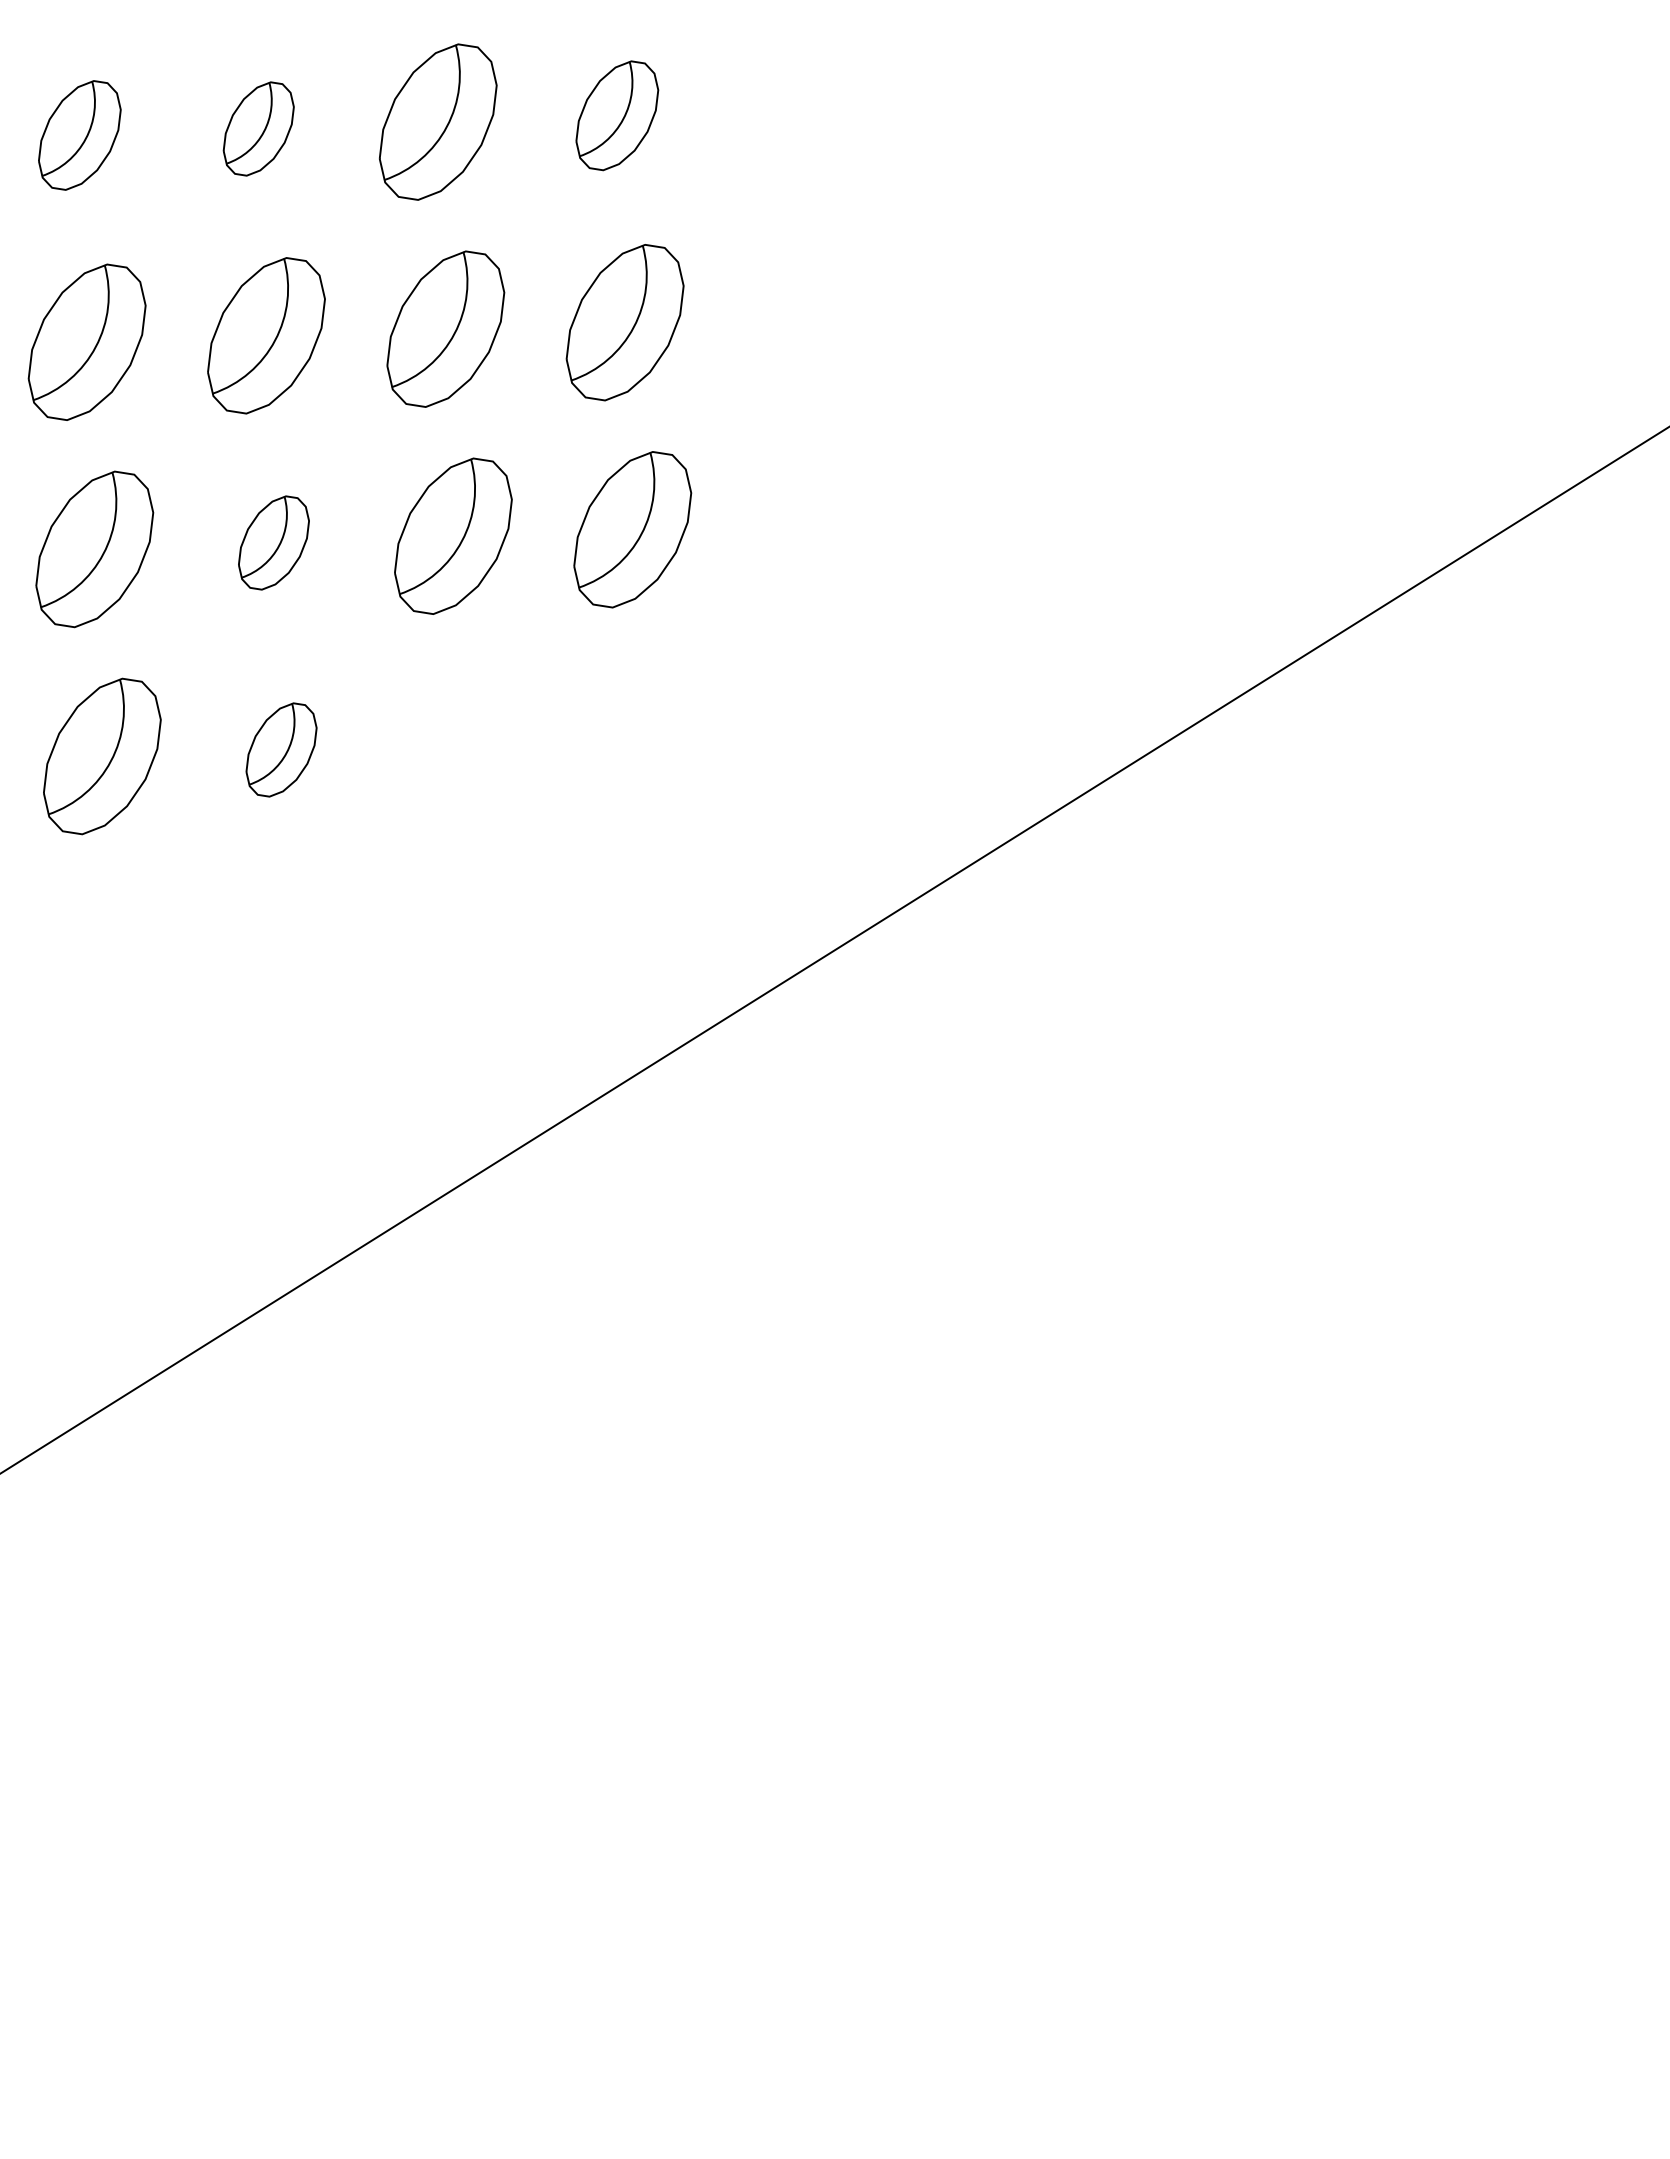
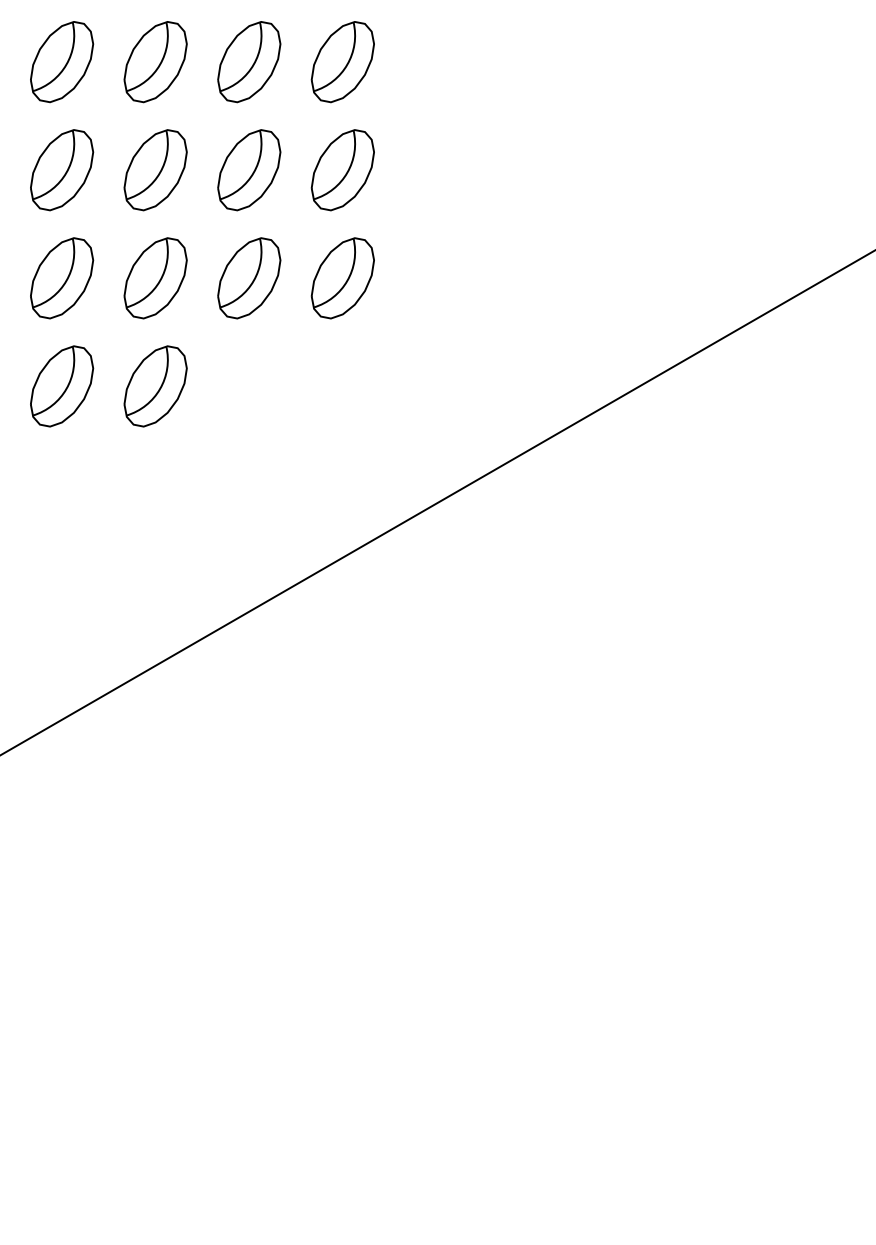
part: (616, 116) -> (342, 62), size x1.43
part: (258, 129) -> (155, 62), size x1.67
part: (80, 136) -> (62, 62), size x1.43
part: (273, 543) -> (155, 278), size x1.67
part: (281, 750) -> (155, 386), size x1.67

